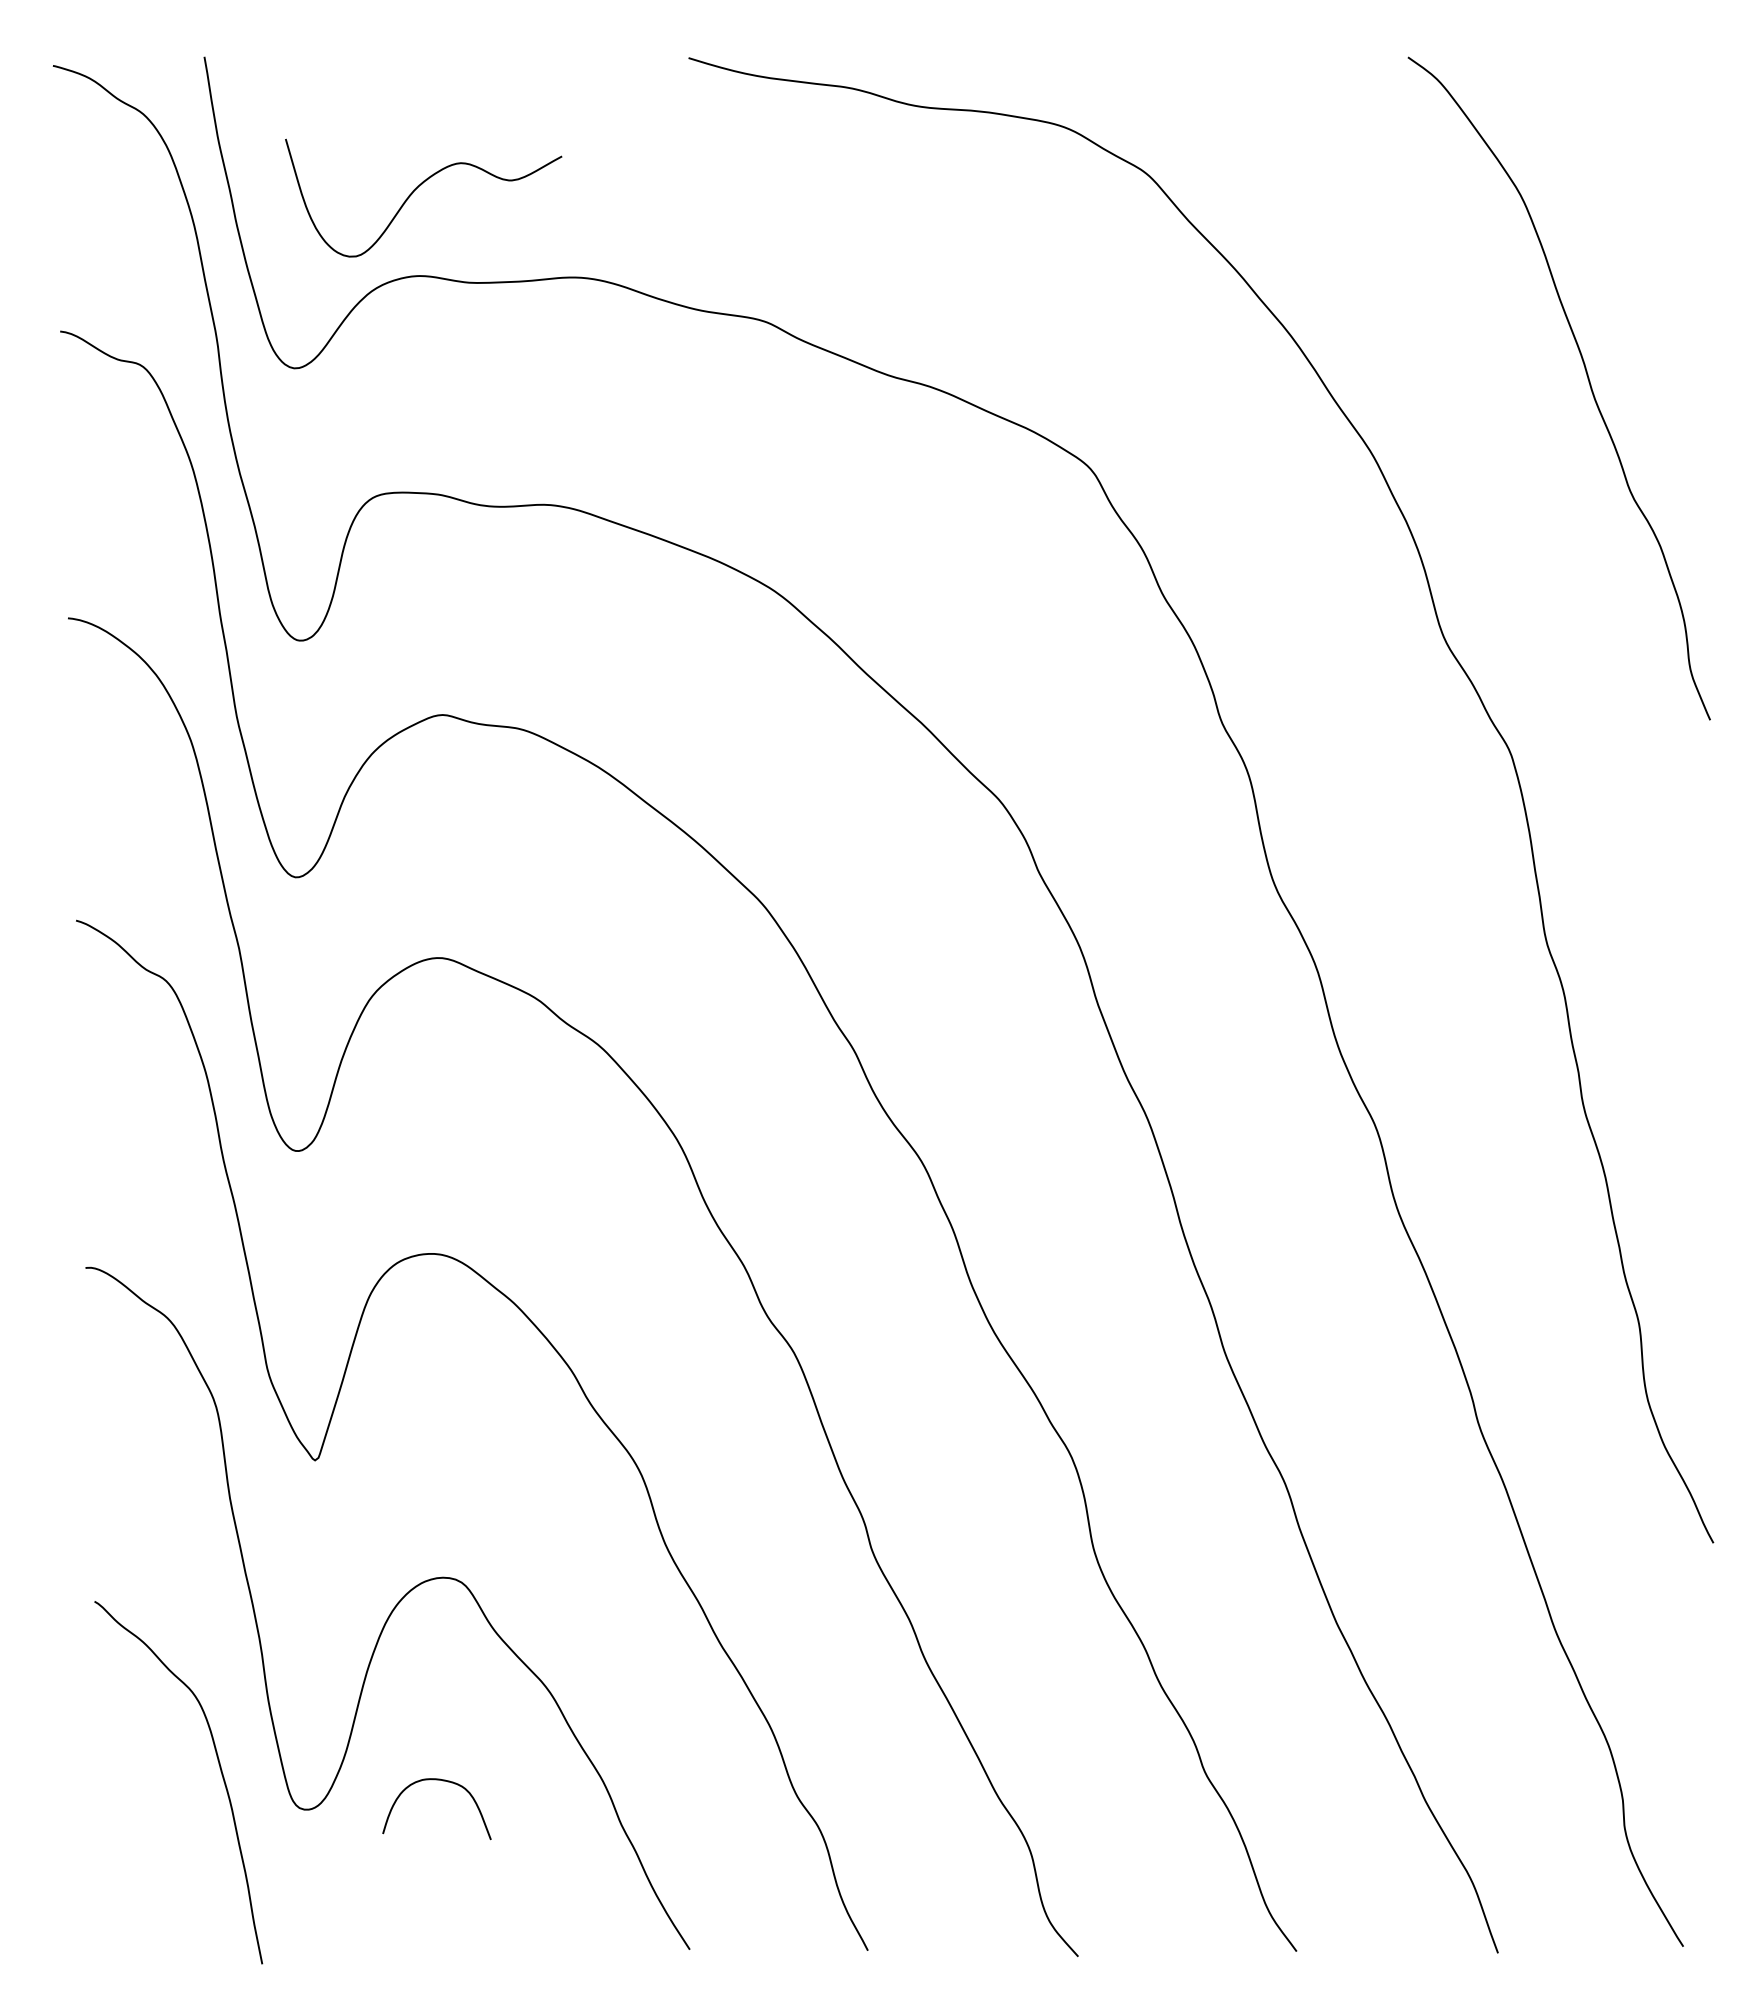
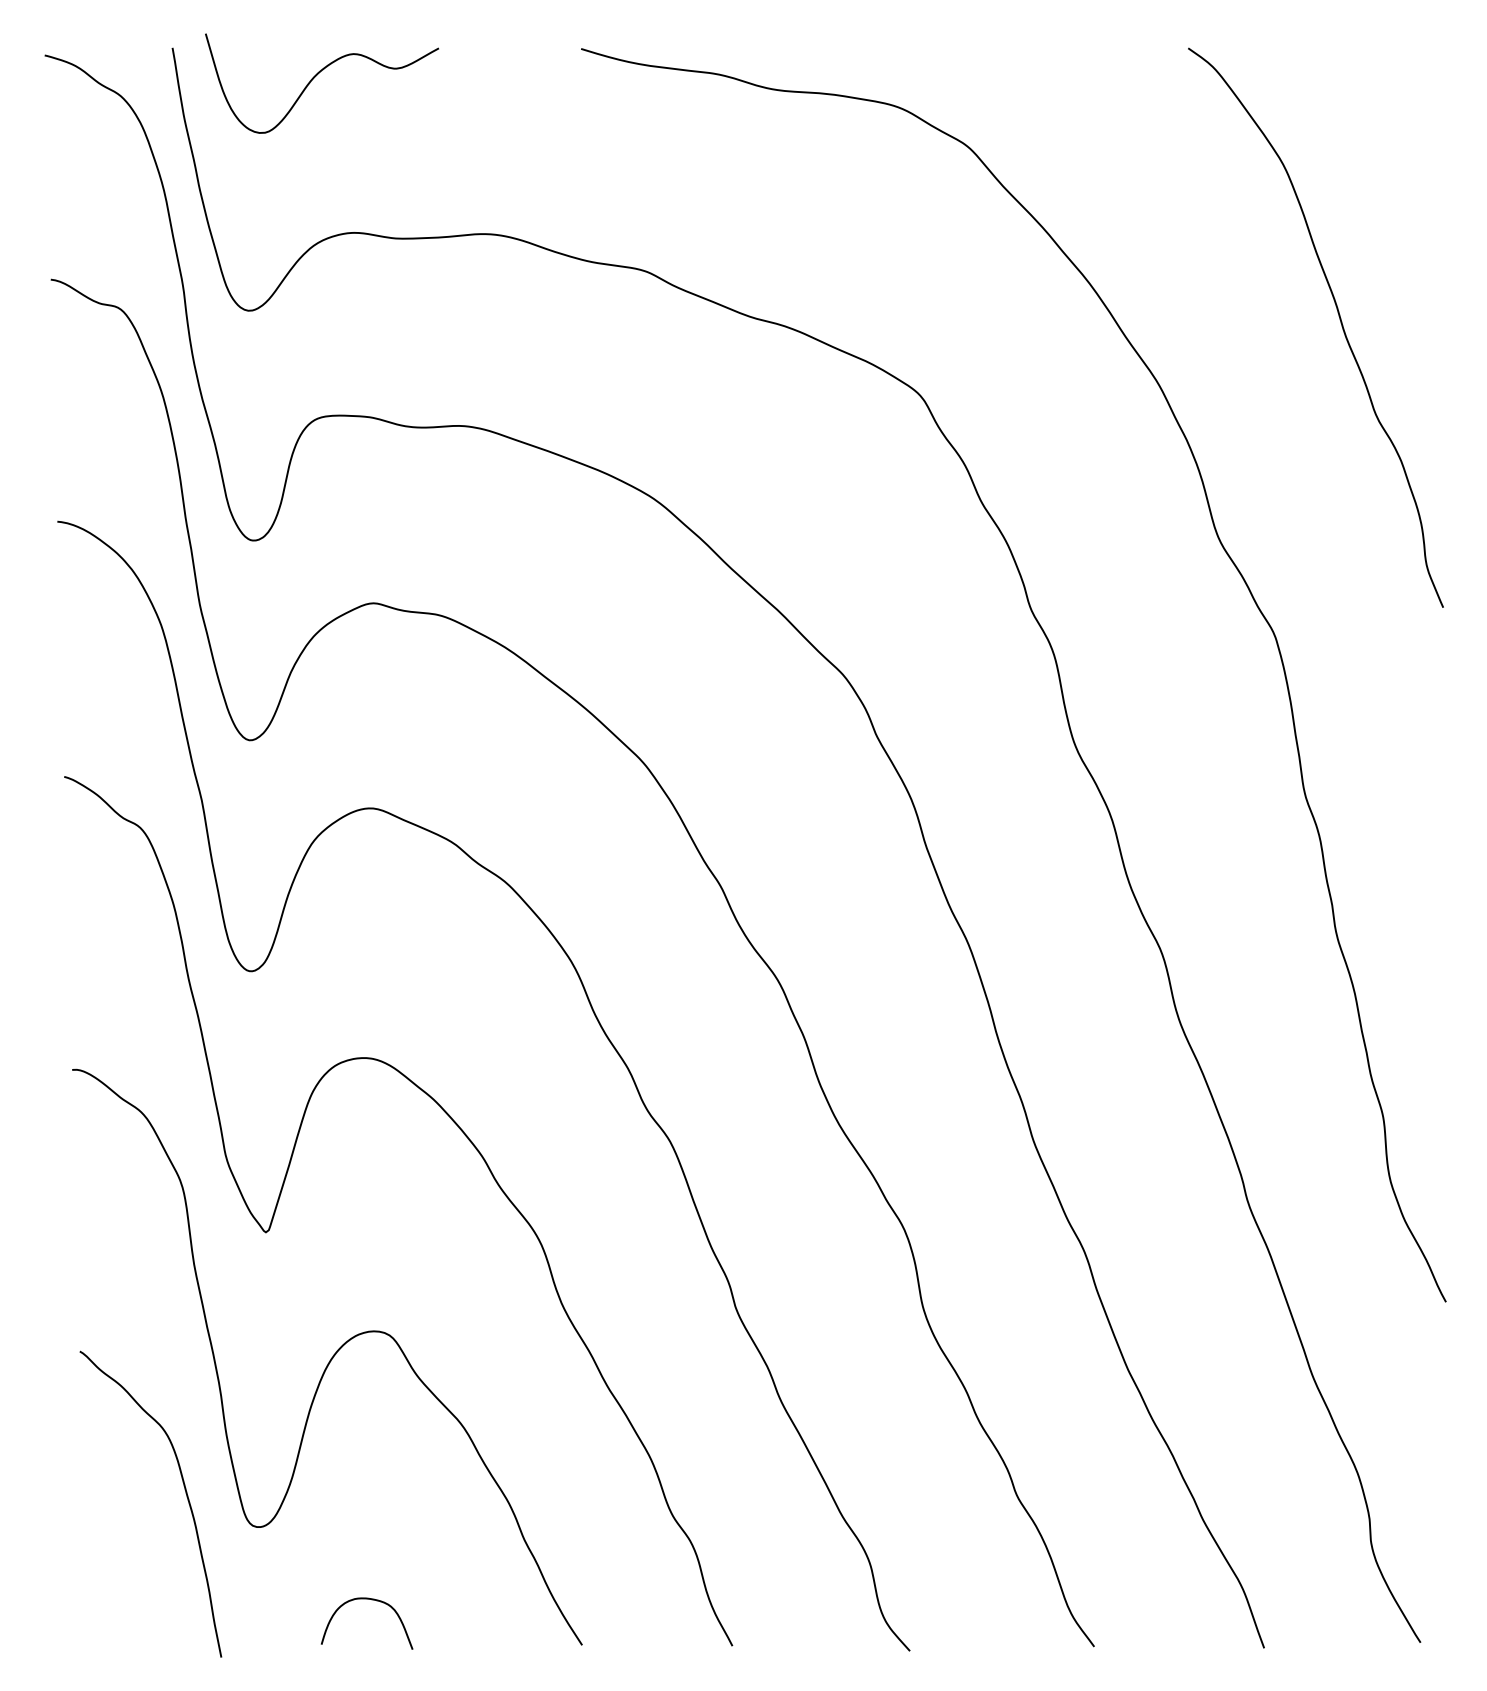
curve: (416, 189) -> (316, 76), moved
curve: (442, 1781) -> (371, 1600), moved

